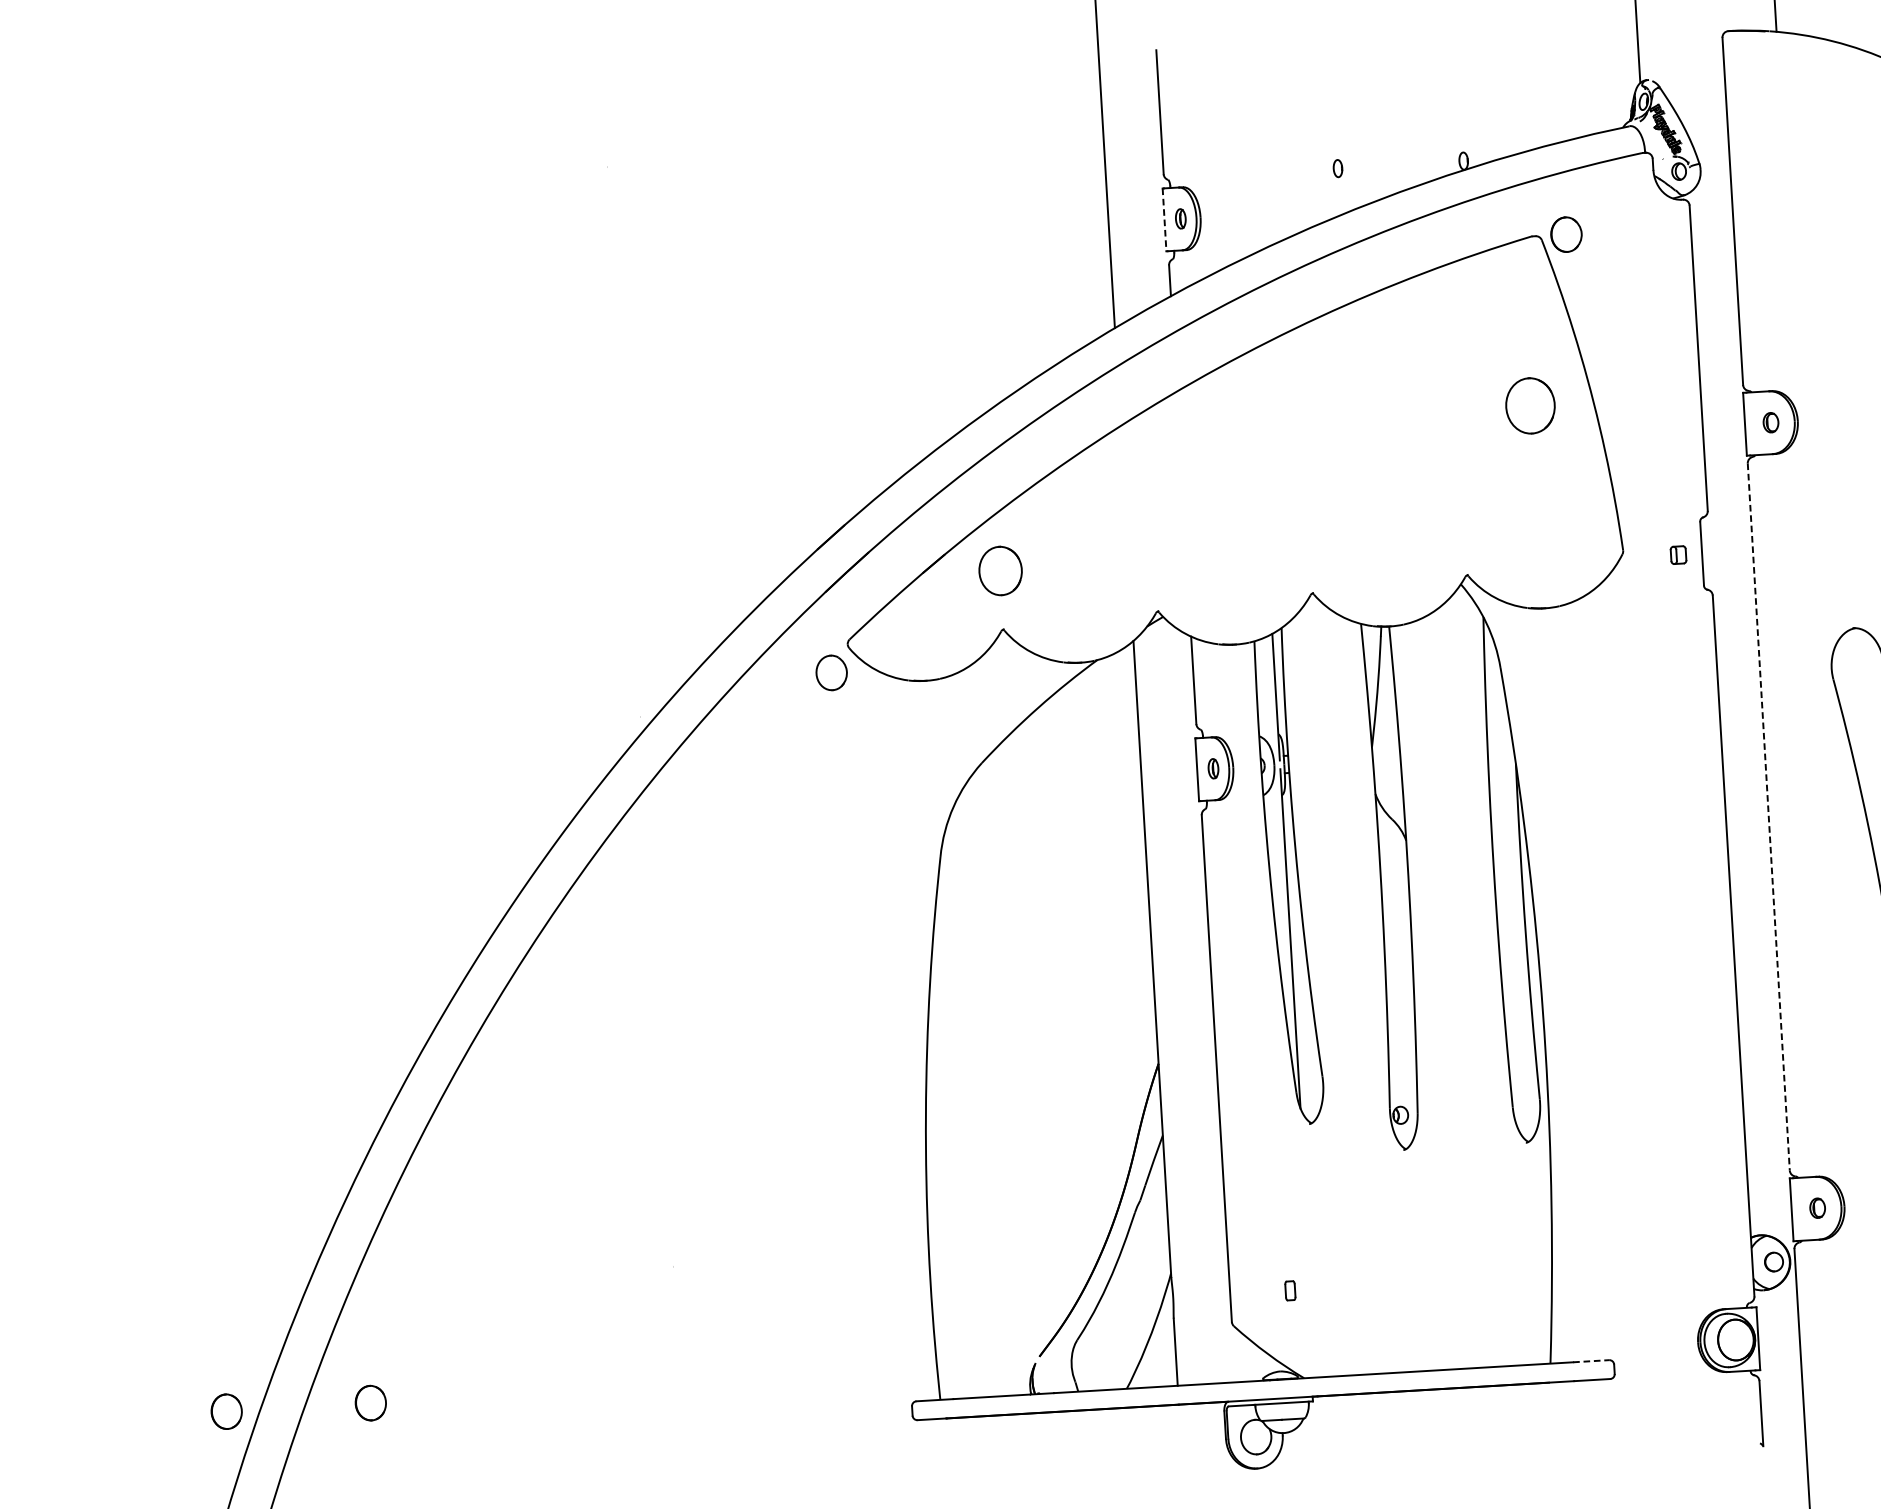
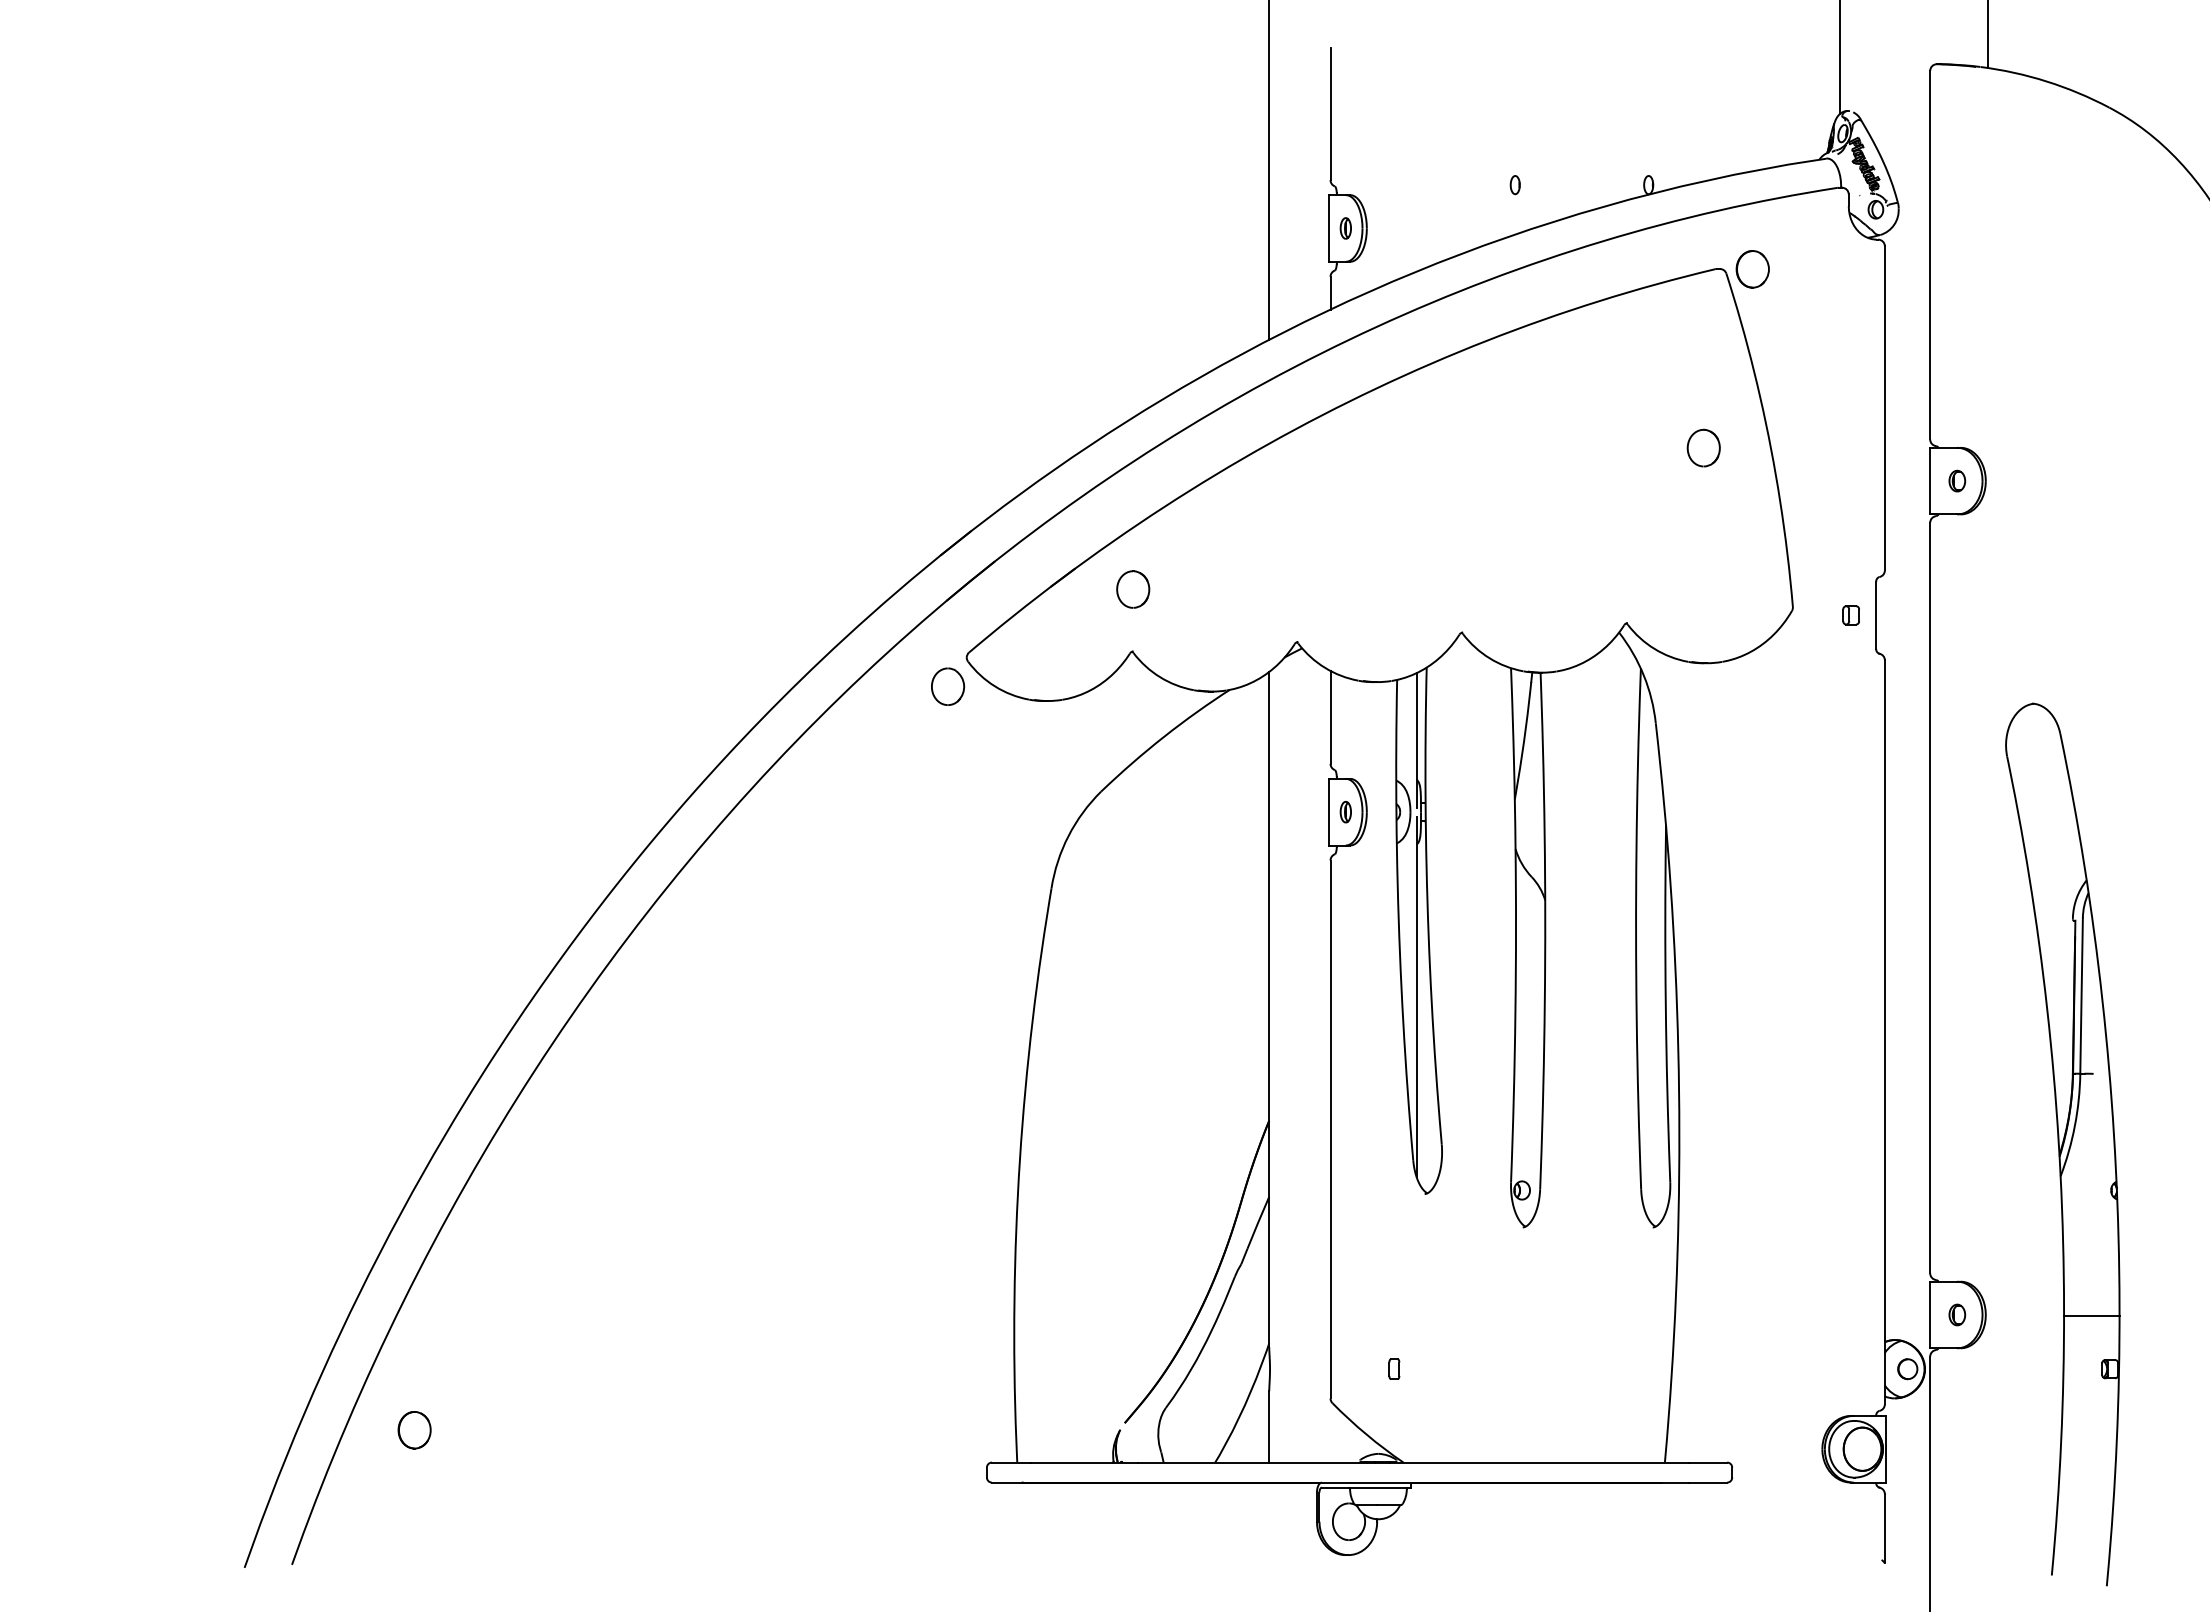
line: (1164, 219) -> (1328, 228), dashed -> solid
part: (1530, 405) -> (1703, 447), size x0.62
part: (1000, 570) -> (1133, 589), size x0.71
line: (1769, 817) -> (1930, 898), dashed -> solid
line: (1591, 1361) -> (1708, 1462), dashed -> solid
part: (226, 1411) -> (261, 1430), removed

